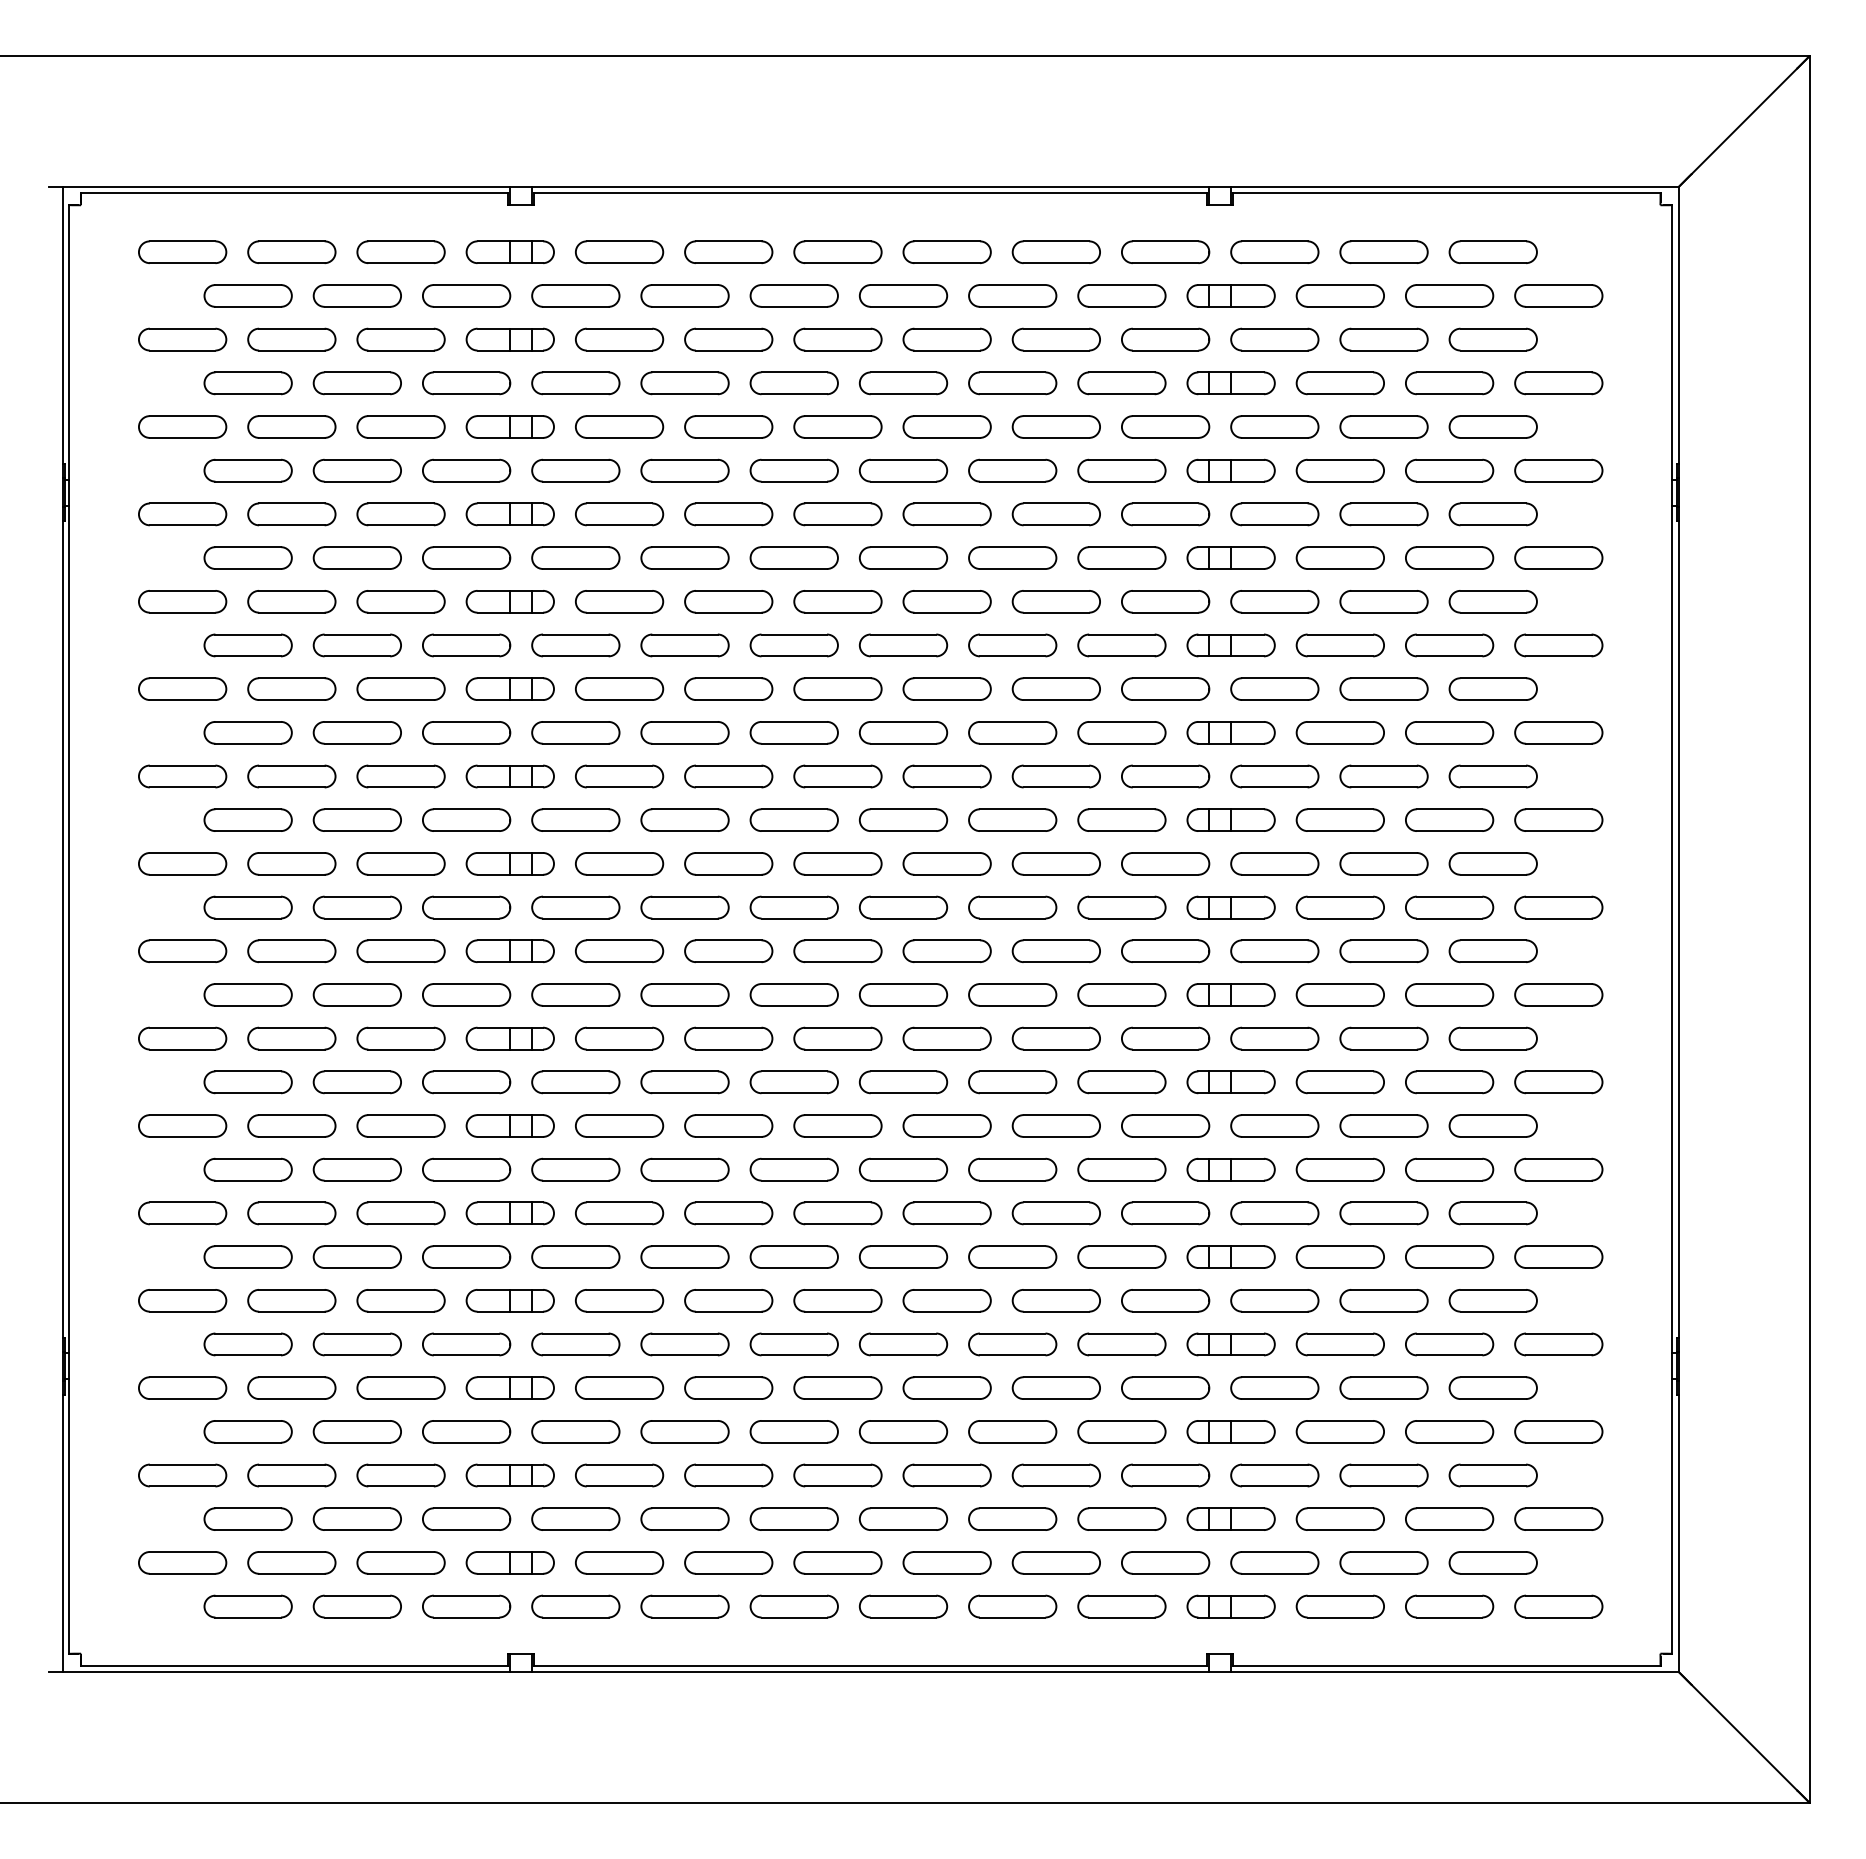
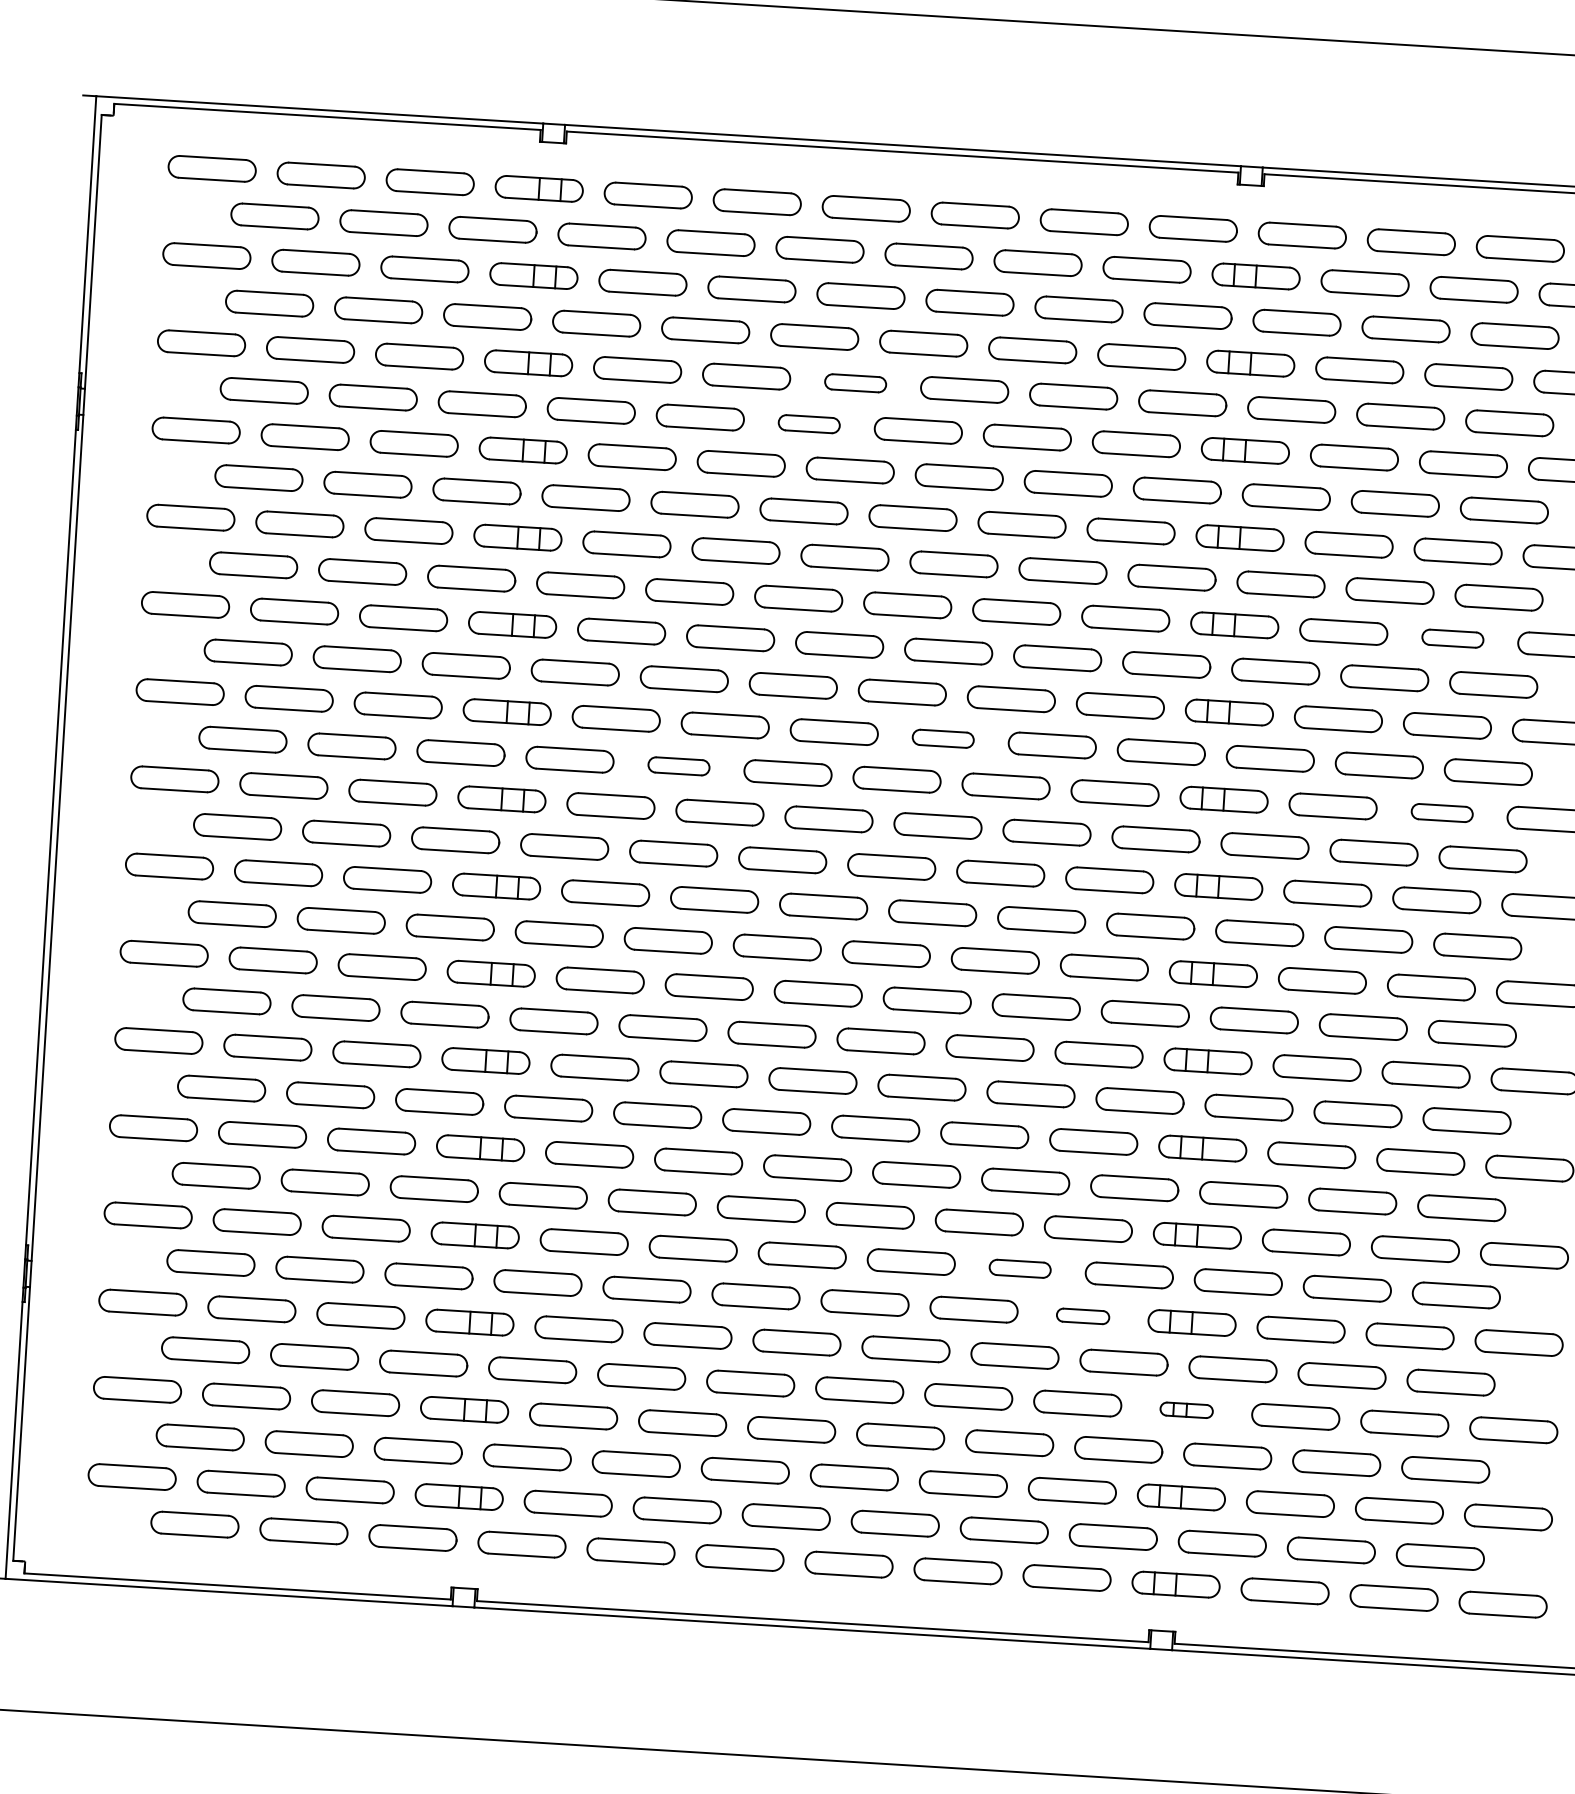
part: (837, 426) -> (855, 382), size x0.7
part: (793, 470) -> (808, 424), size x0.7
part: (1449, 645) -> (1452, 638), size x0.7
part: (946, 776) -> (942, 738), size x0.7
part: (684, 819) -> (678, 765), size x0.7
part: (1449, 819) -> (1442, 812), size x0.7
part: (1055, 1300) -> (1019, 1268), size x0.7
part: (1121, 1344) -> (1082, 1316), size x0.6
part: (1230, 1431) -> (1186, 1409), size x0.6

